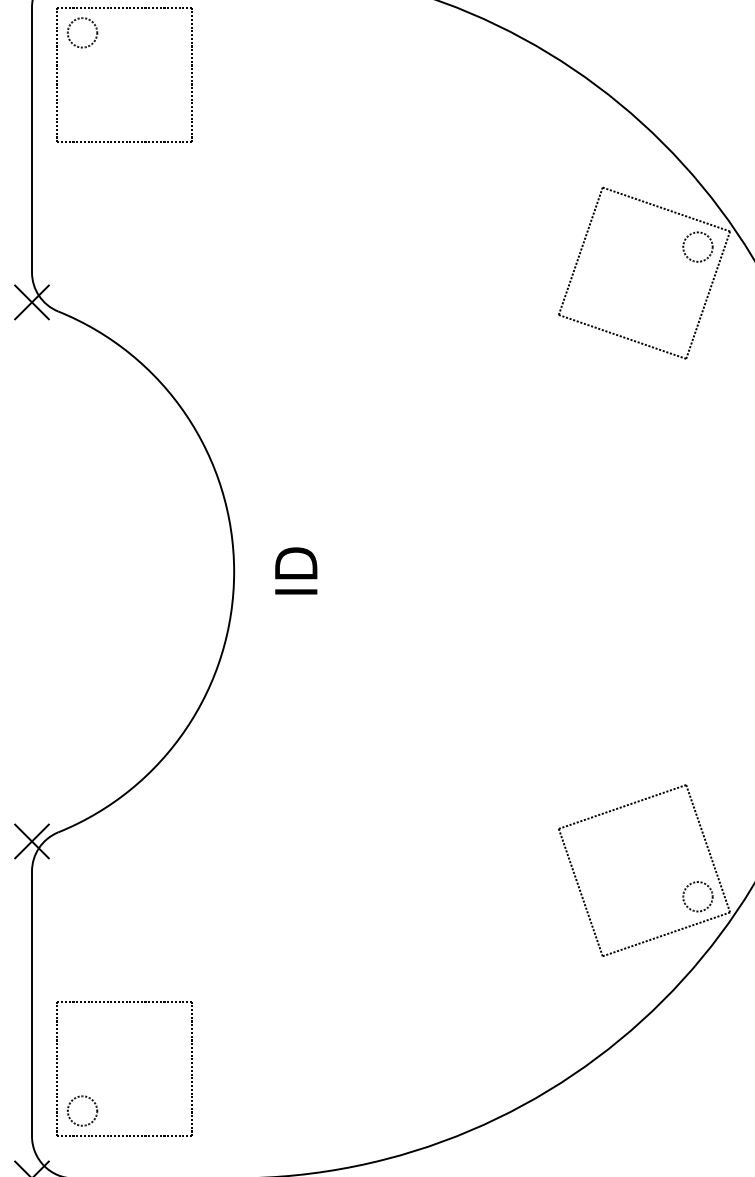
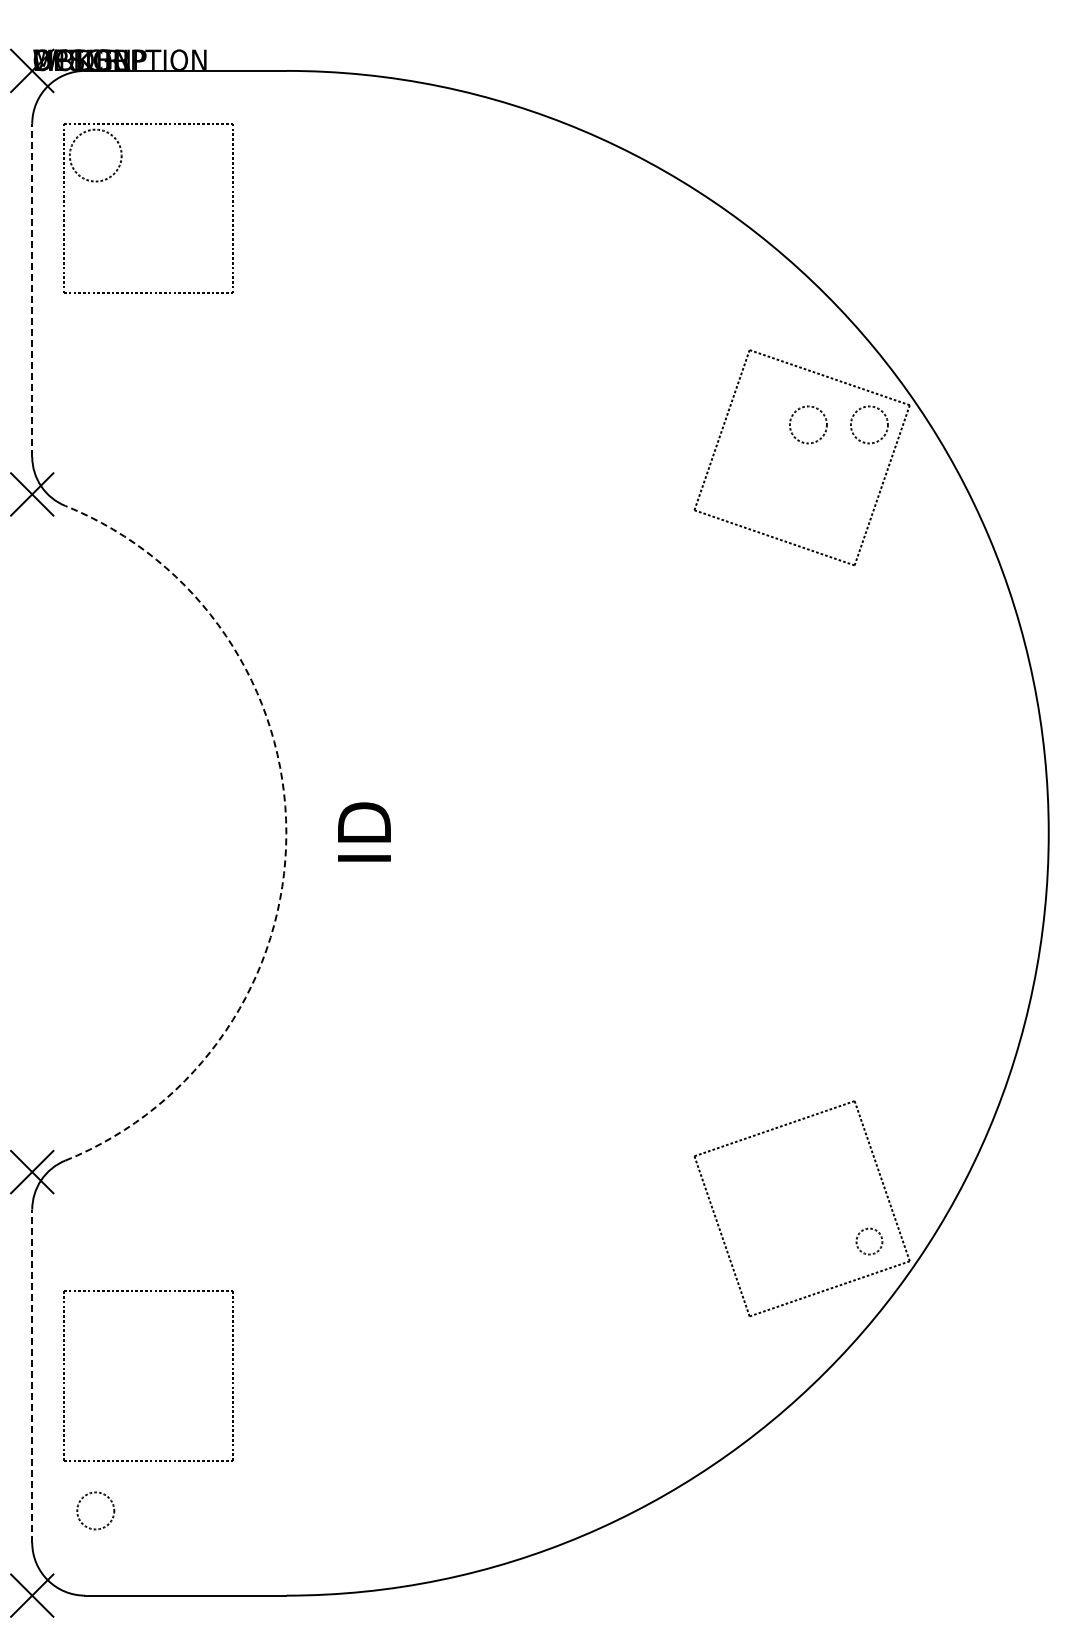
circle: (82, 32) -> (95, 155), size x1.4
line: (32, 139) -> (32, 289), solid -> dashed
circle: (649, 246) -> (808, 424), added
arc: (234, 572) -> (286, 833), solid -> dashed
circle: (698, 896) -> (869, 1241), size x0.7
part: (123, 1001) -> (147, 1291), moved
line: (32, 1003) -> (32, 1375), solid -> dashed

